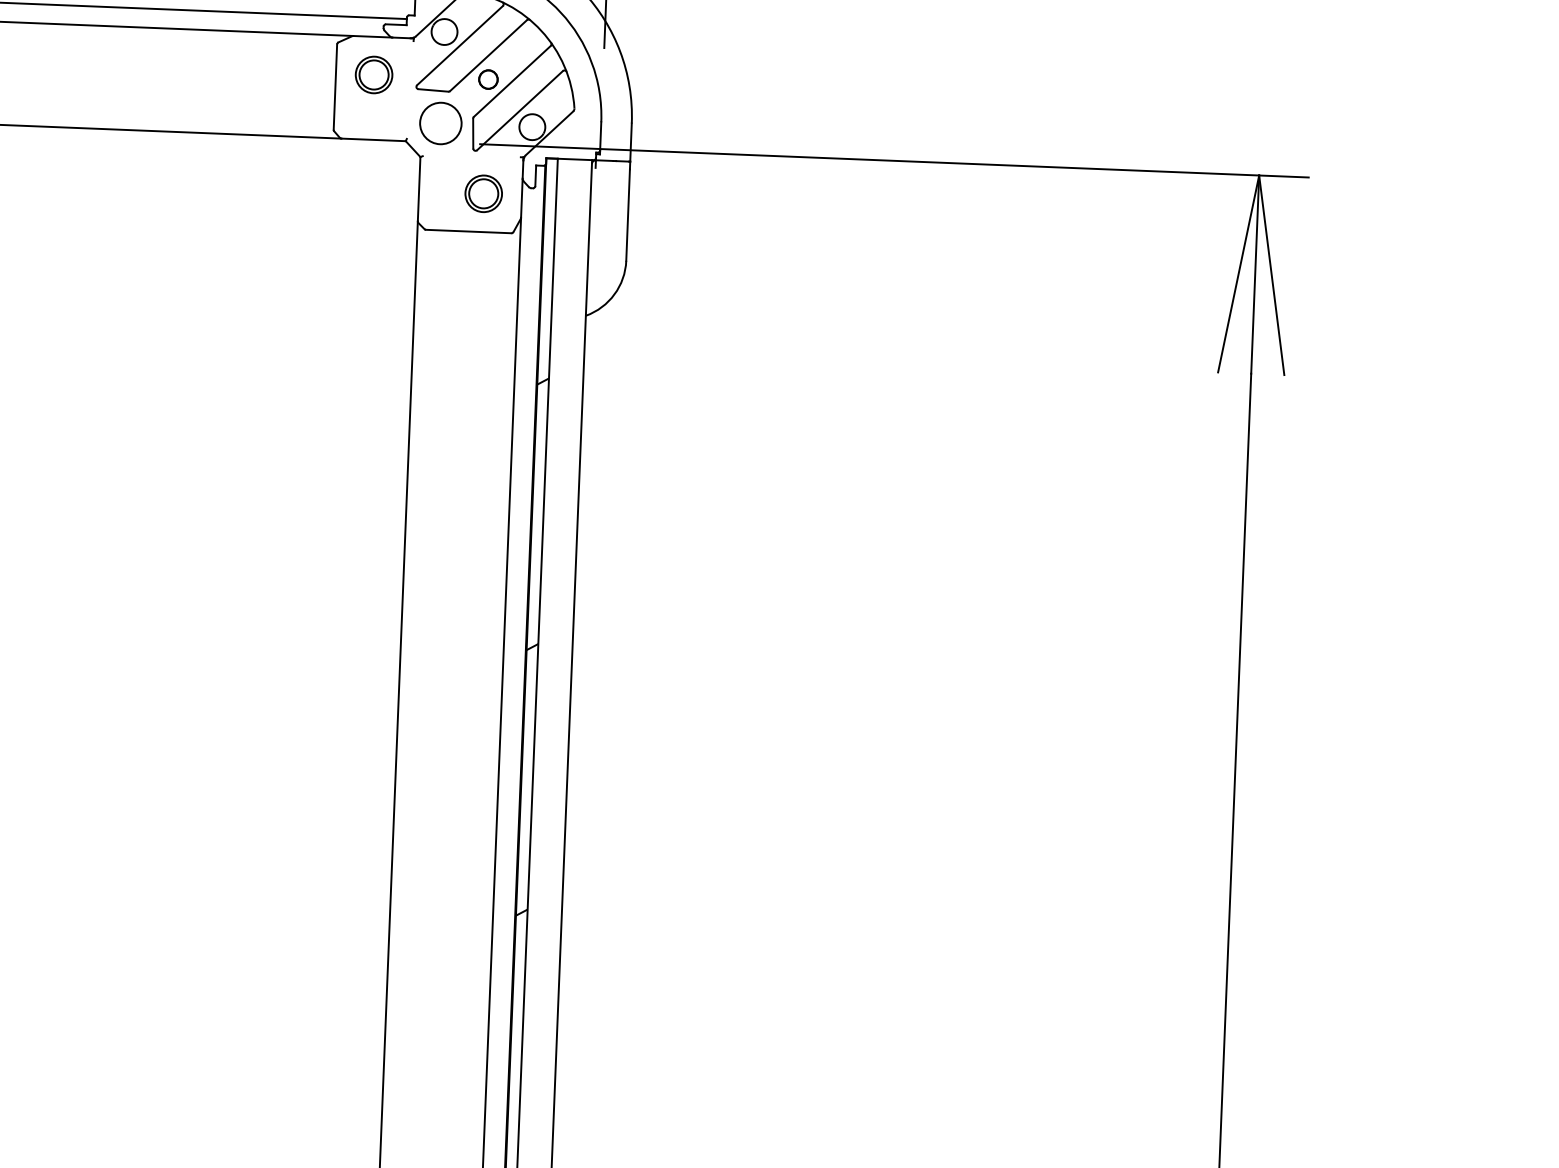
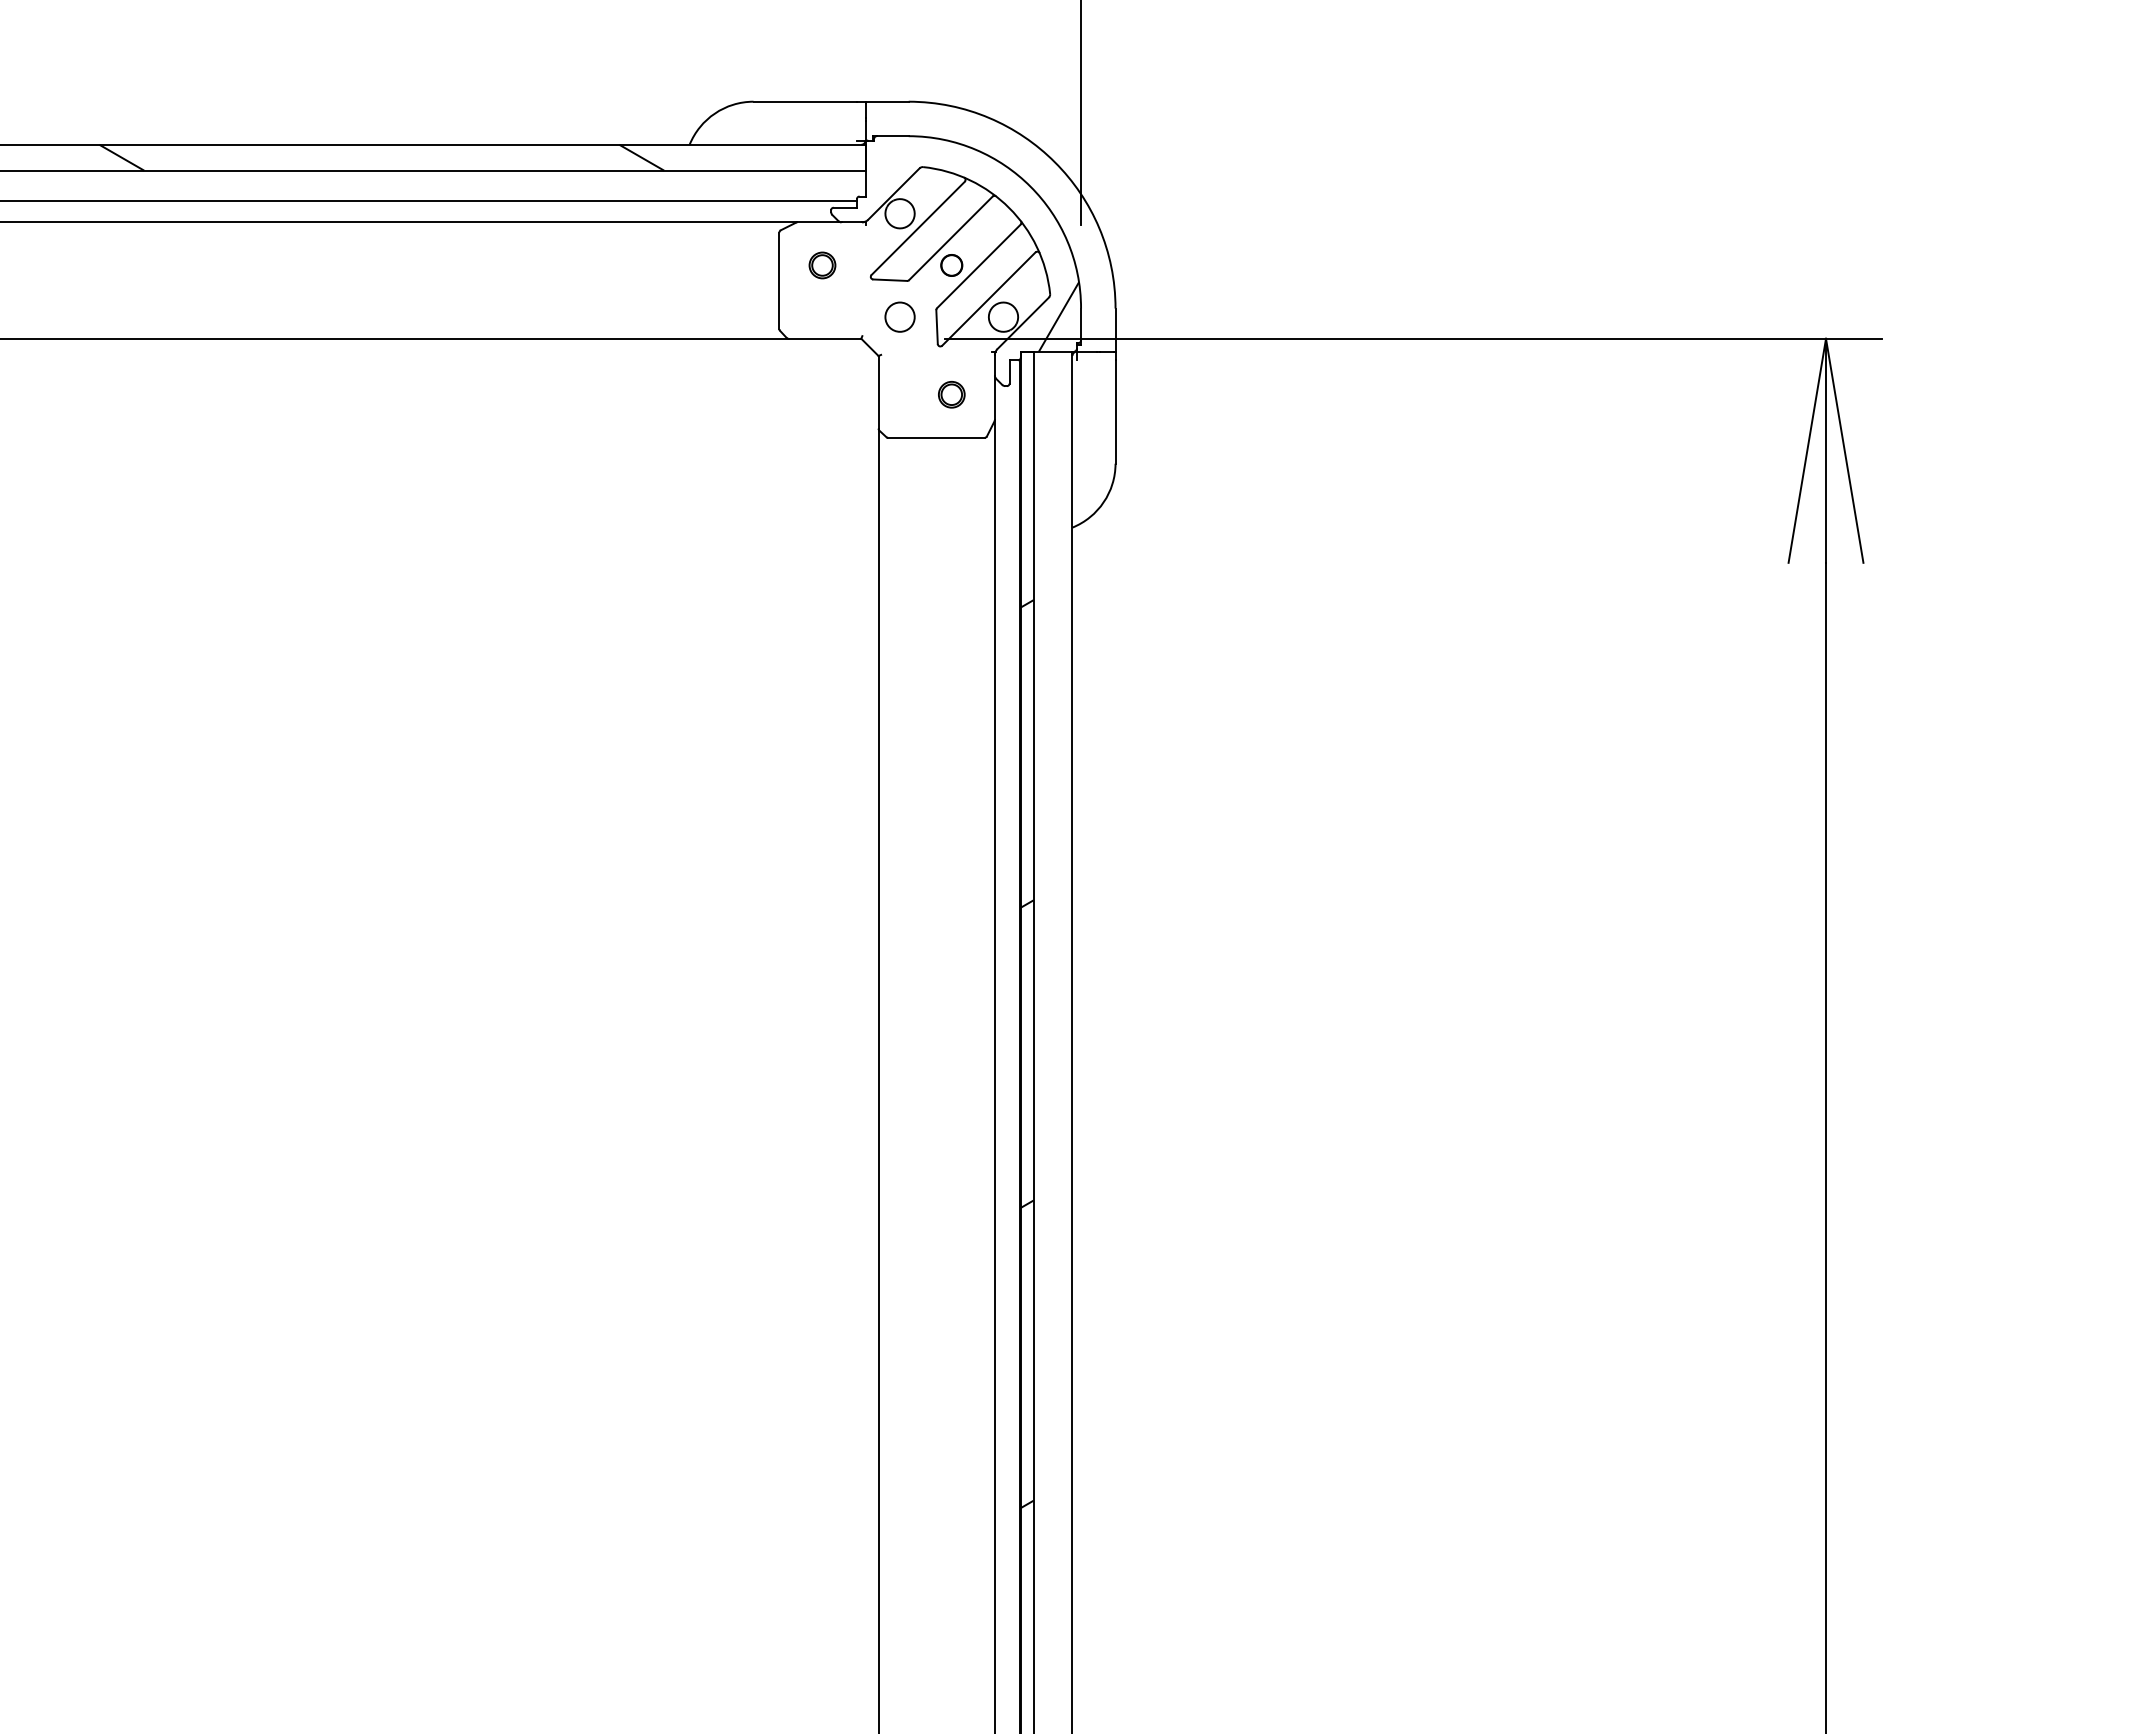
part: (374, 75) -> (822, 265), size x0.62
circle: (440, 122) -> (899, 316), size x0.62
hatch: (581, 128) -> (1058, 316), added
part: (483, 193) -> (951, 394), size x0.62

